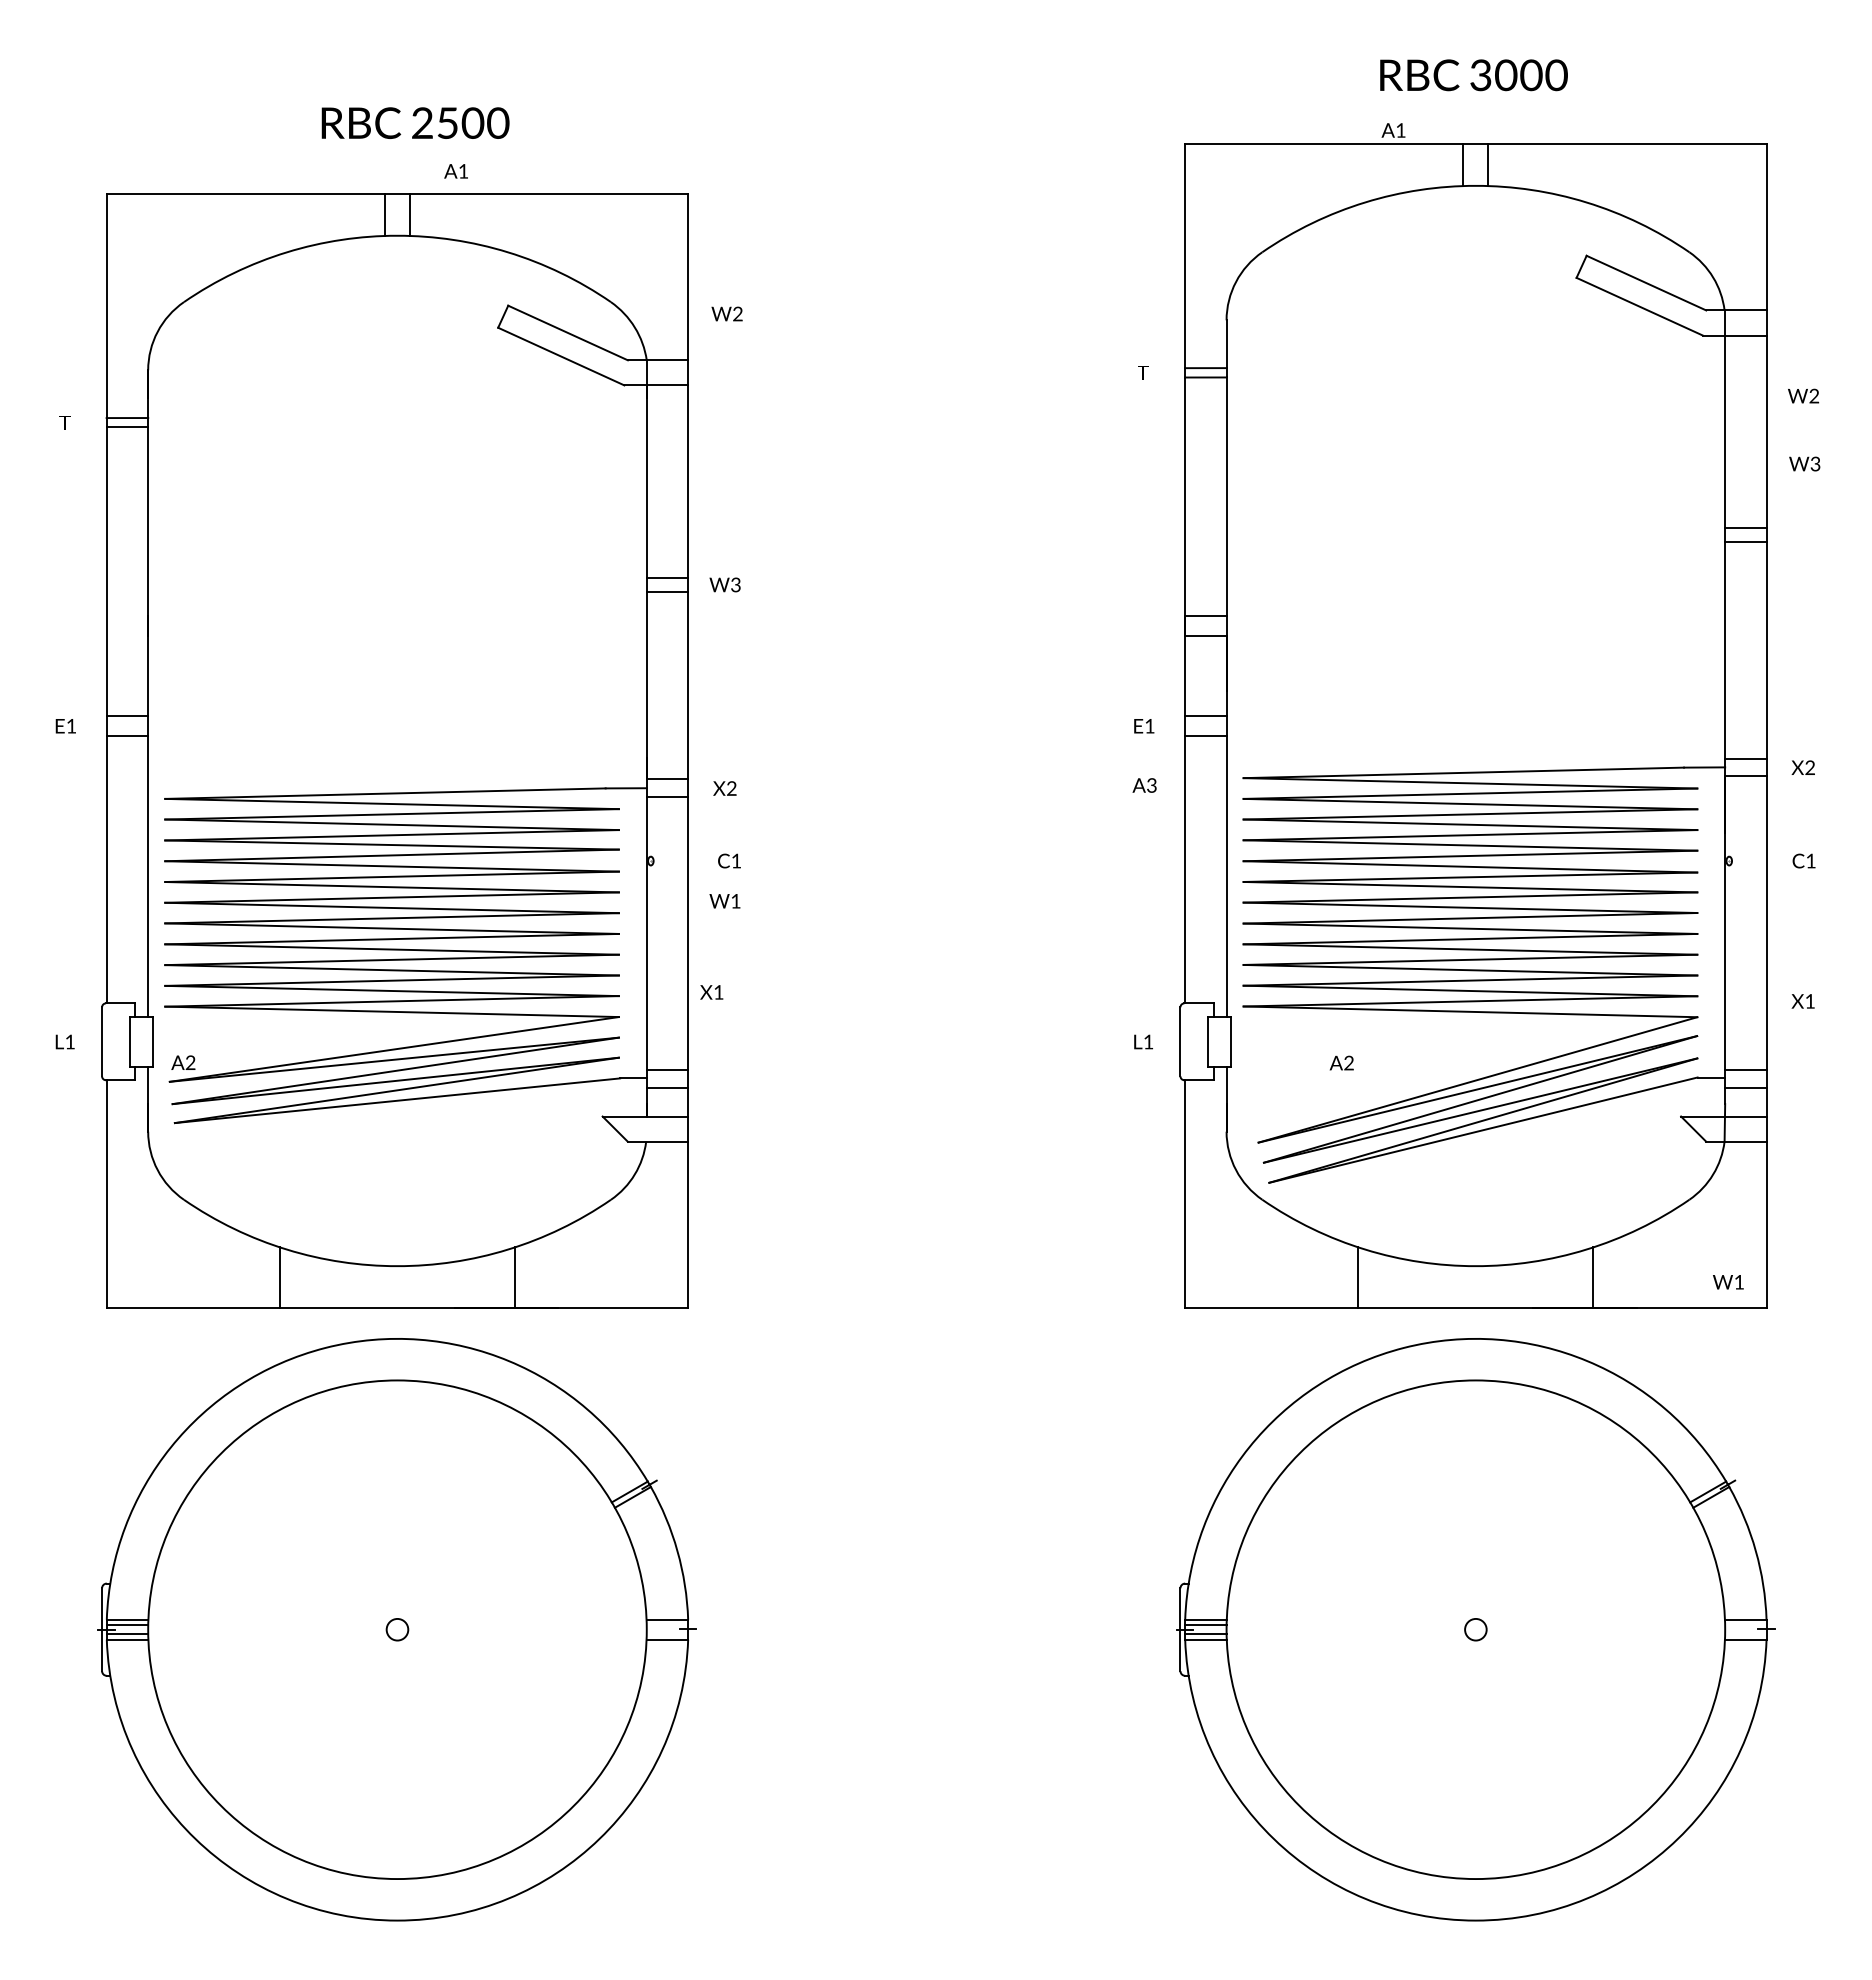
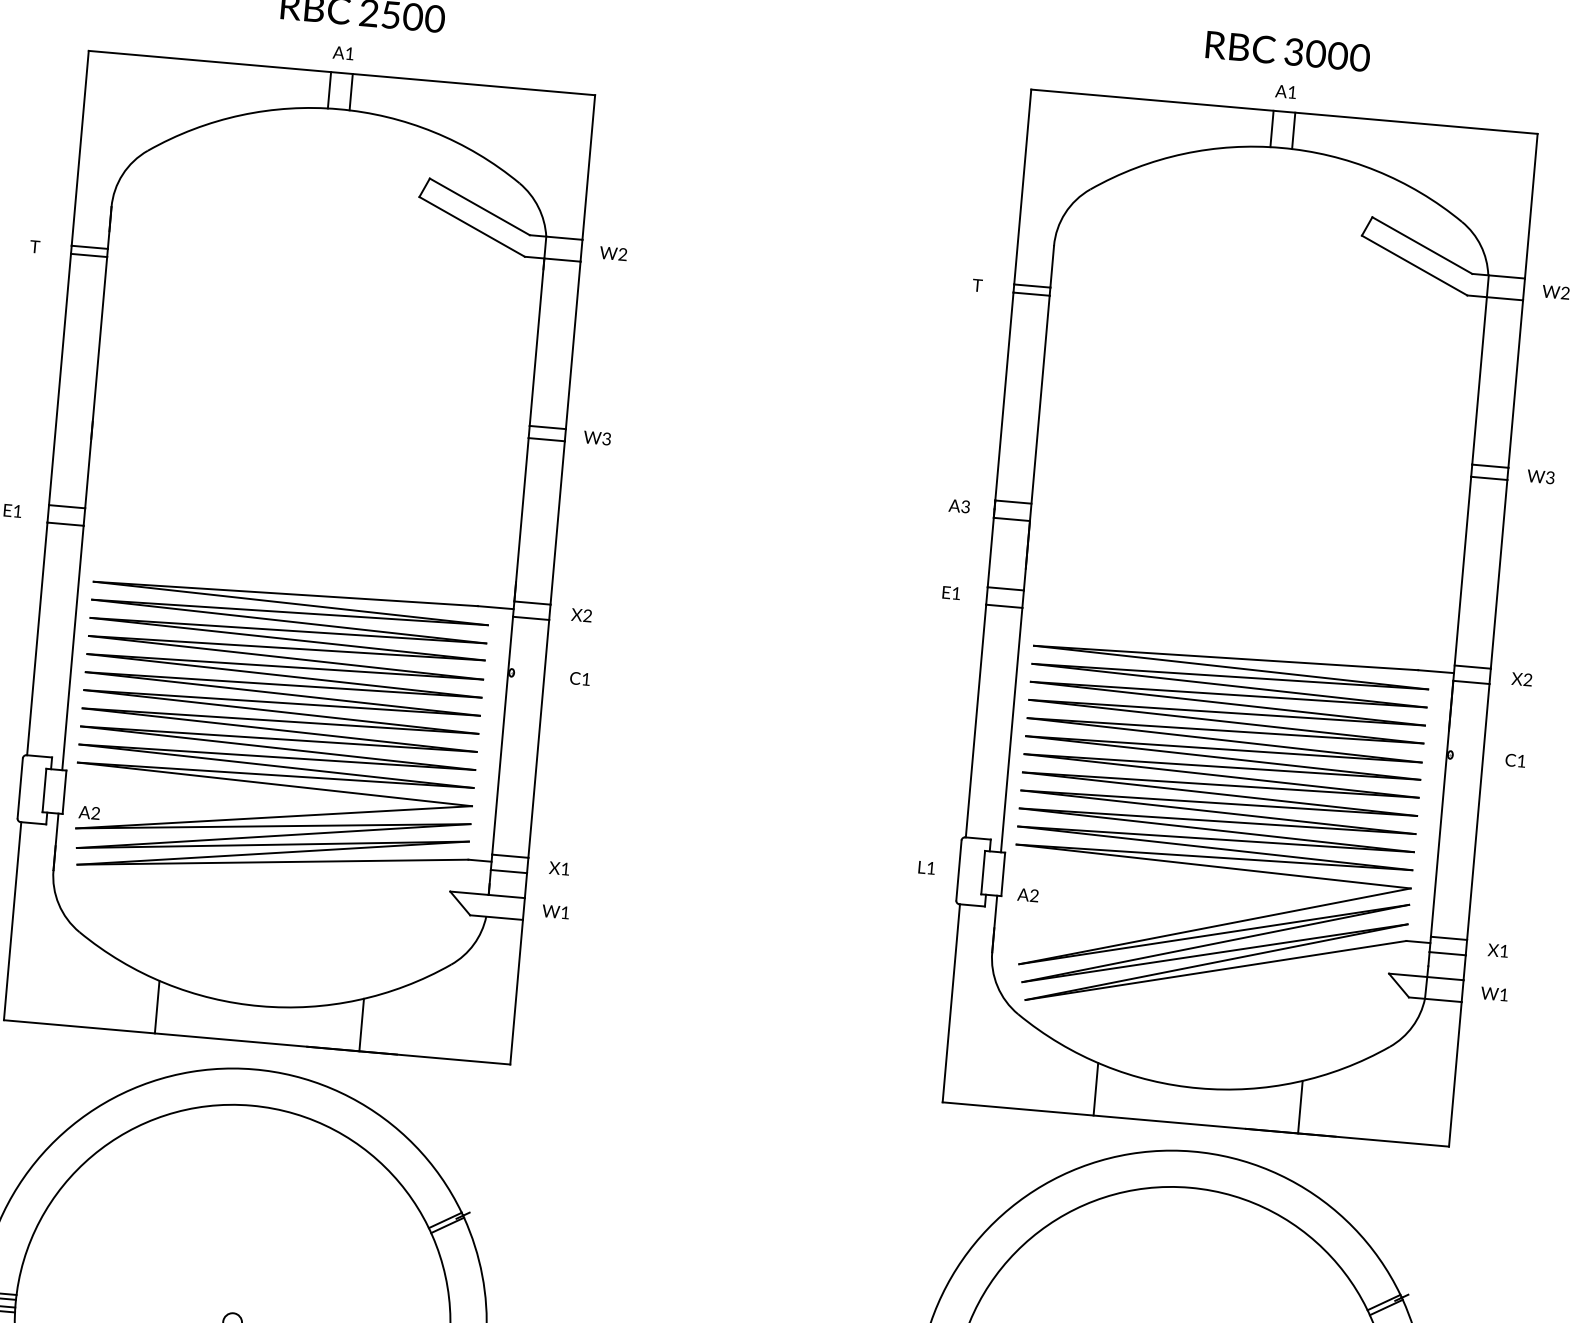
text: (1393, 130) -> (1285, 91), moved
text: (455, 171) -> (342, 53), moved
text: (726, 313) -> (613, 253), moved
text: (1803, 395) -> (1556, 291), moved
text: (1804, 463) -> (1540, 476), moved
text: (1144, 785) -> (959, 506), moved
text: (724, 901) -> (555, 912), moved
text: (711, 992) -> (559, 868), moved
text: (1802, 1001) -> (1497, 950), moved
text: (1341, 1062) -> (1027, 894), moved
text: (1728, 1282) -> (1494, 994), moved

